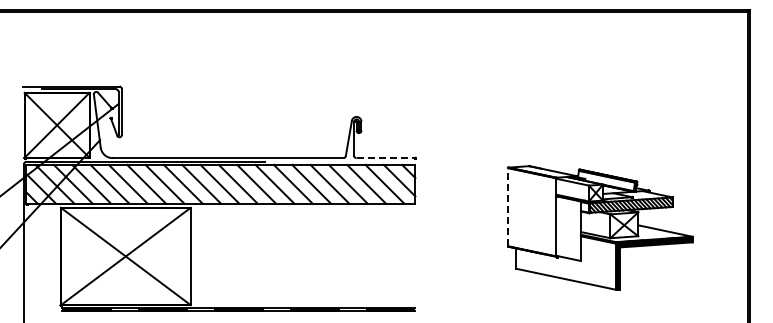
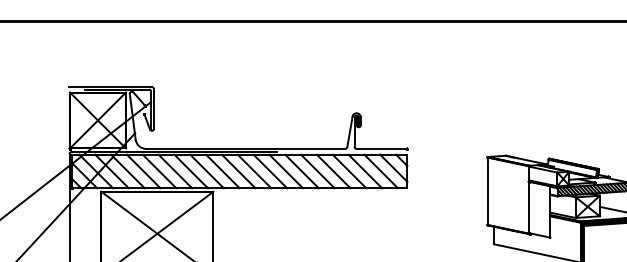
line: (386, 158) -> (382, 149), dashed -> solid
line: (508, 206) -> (487, 190), dashed -> solid

